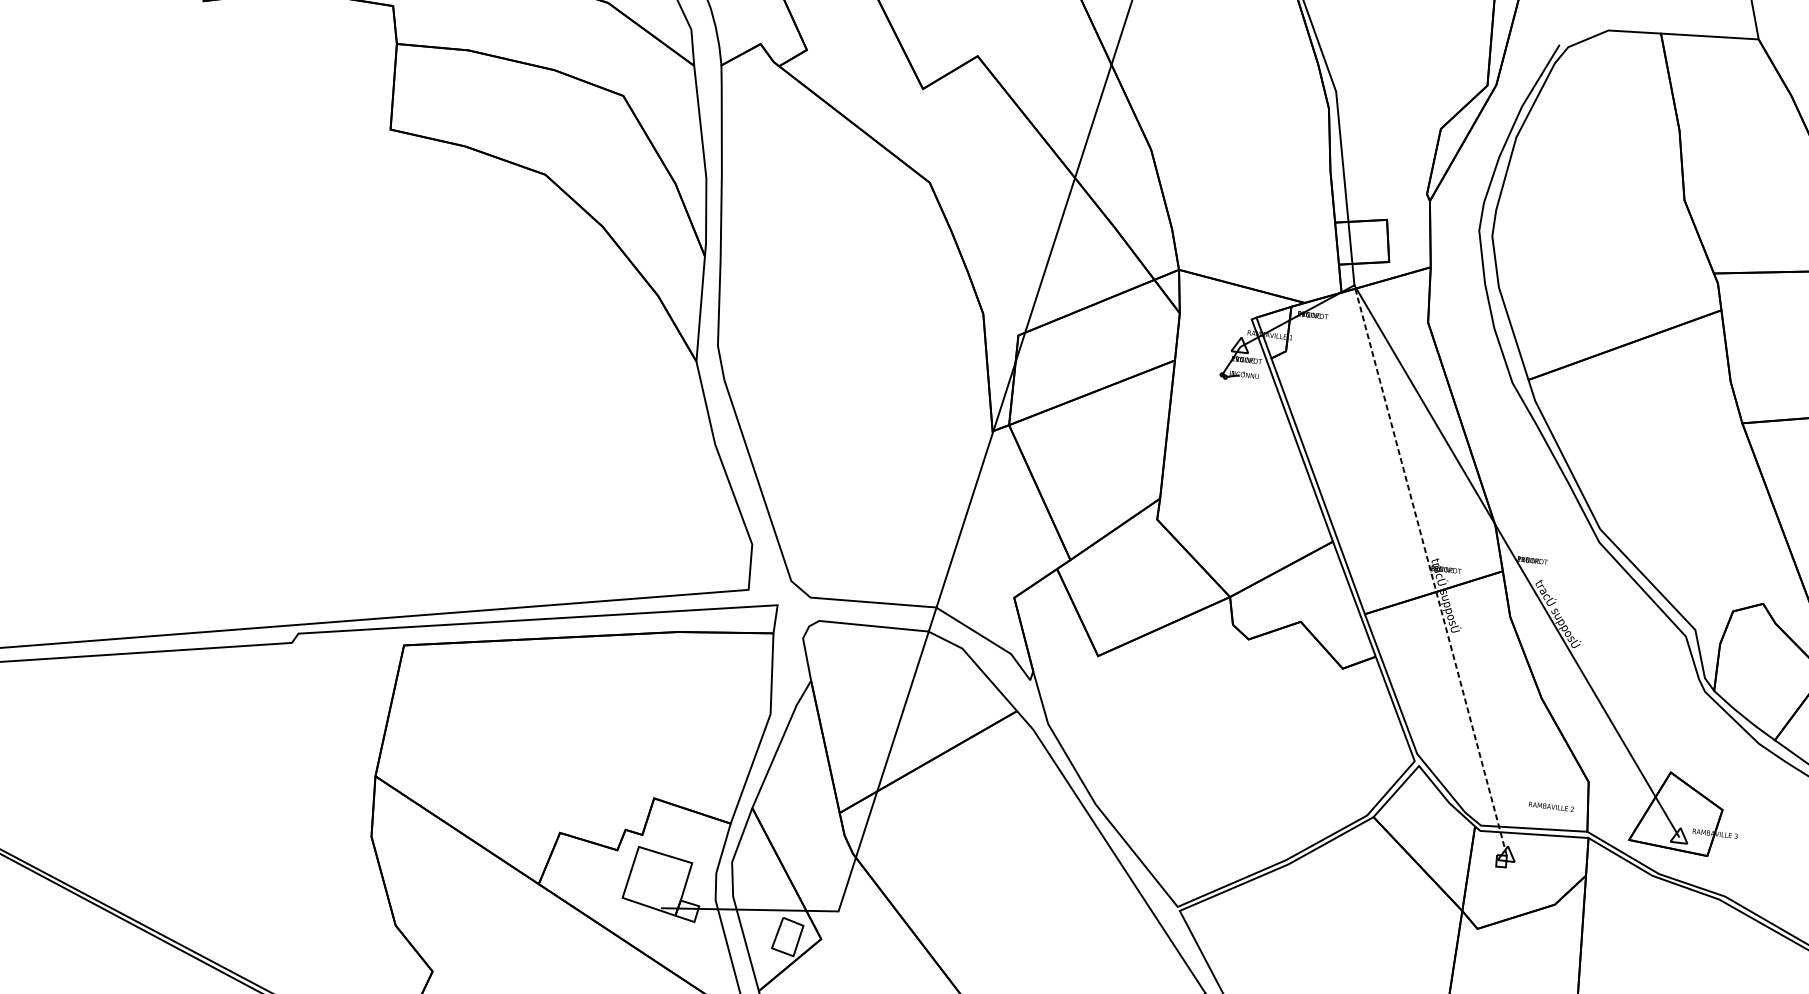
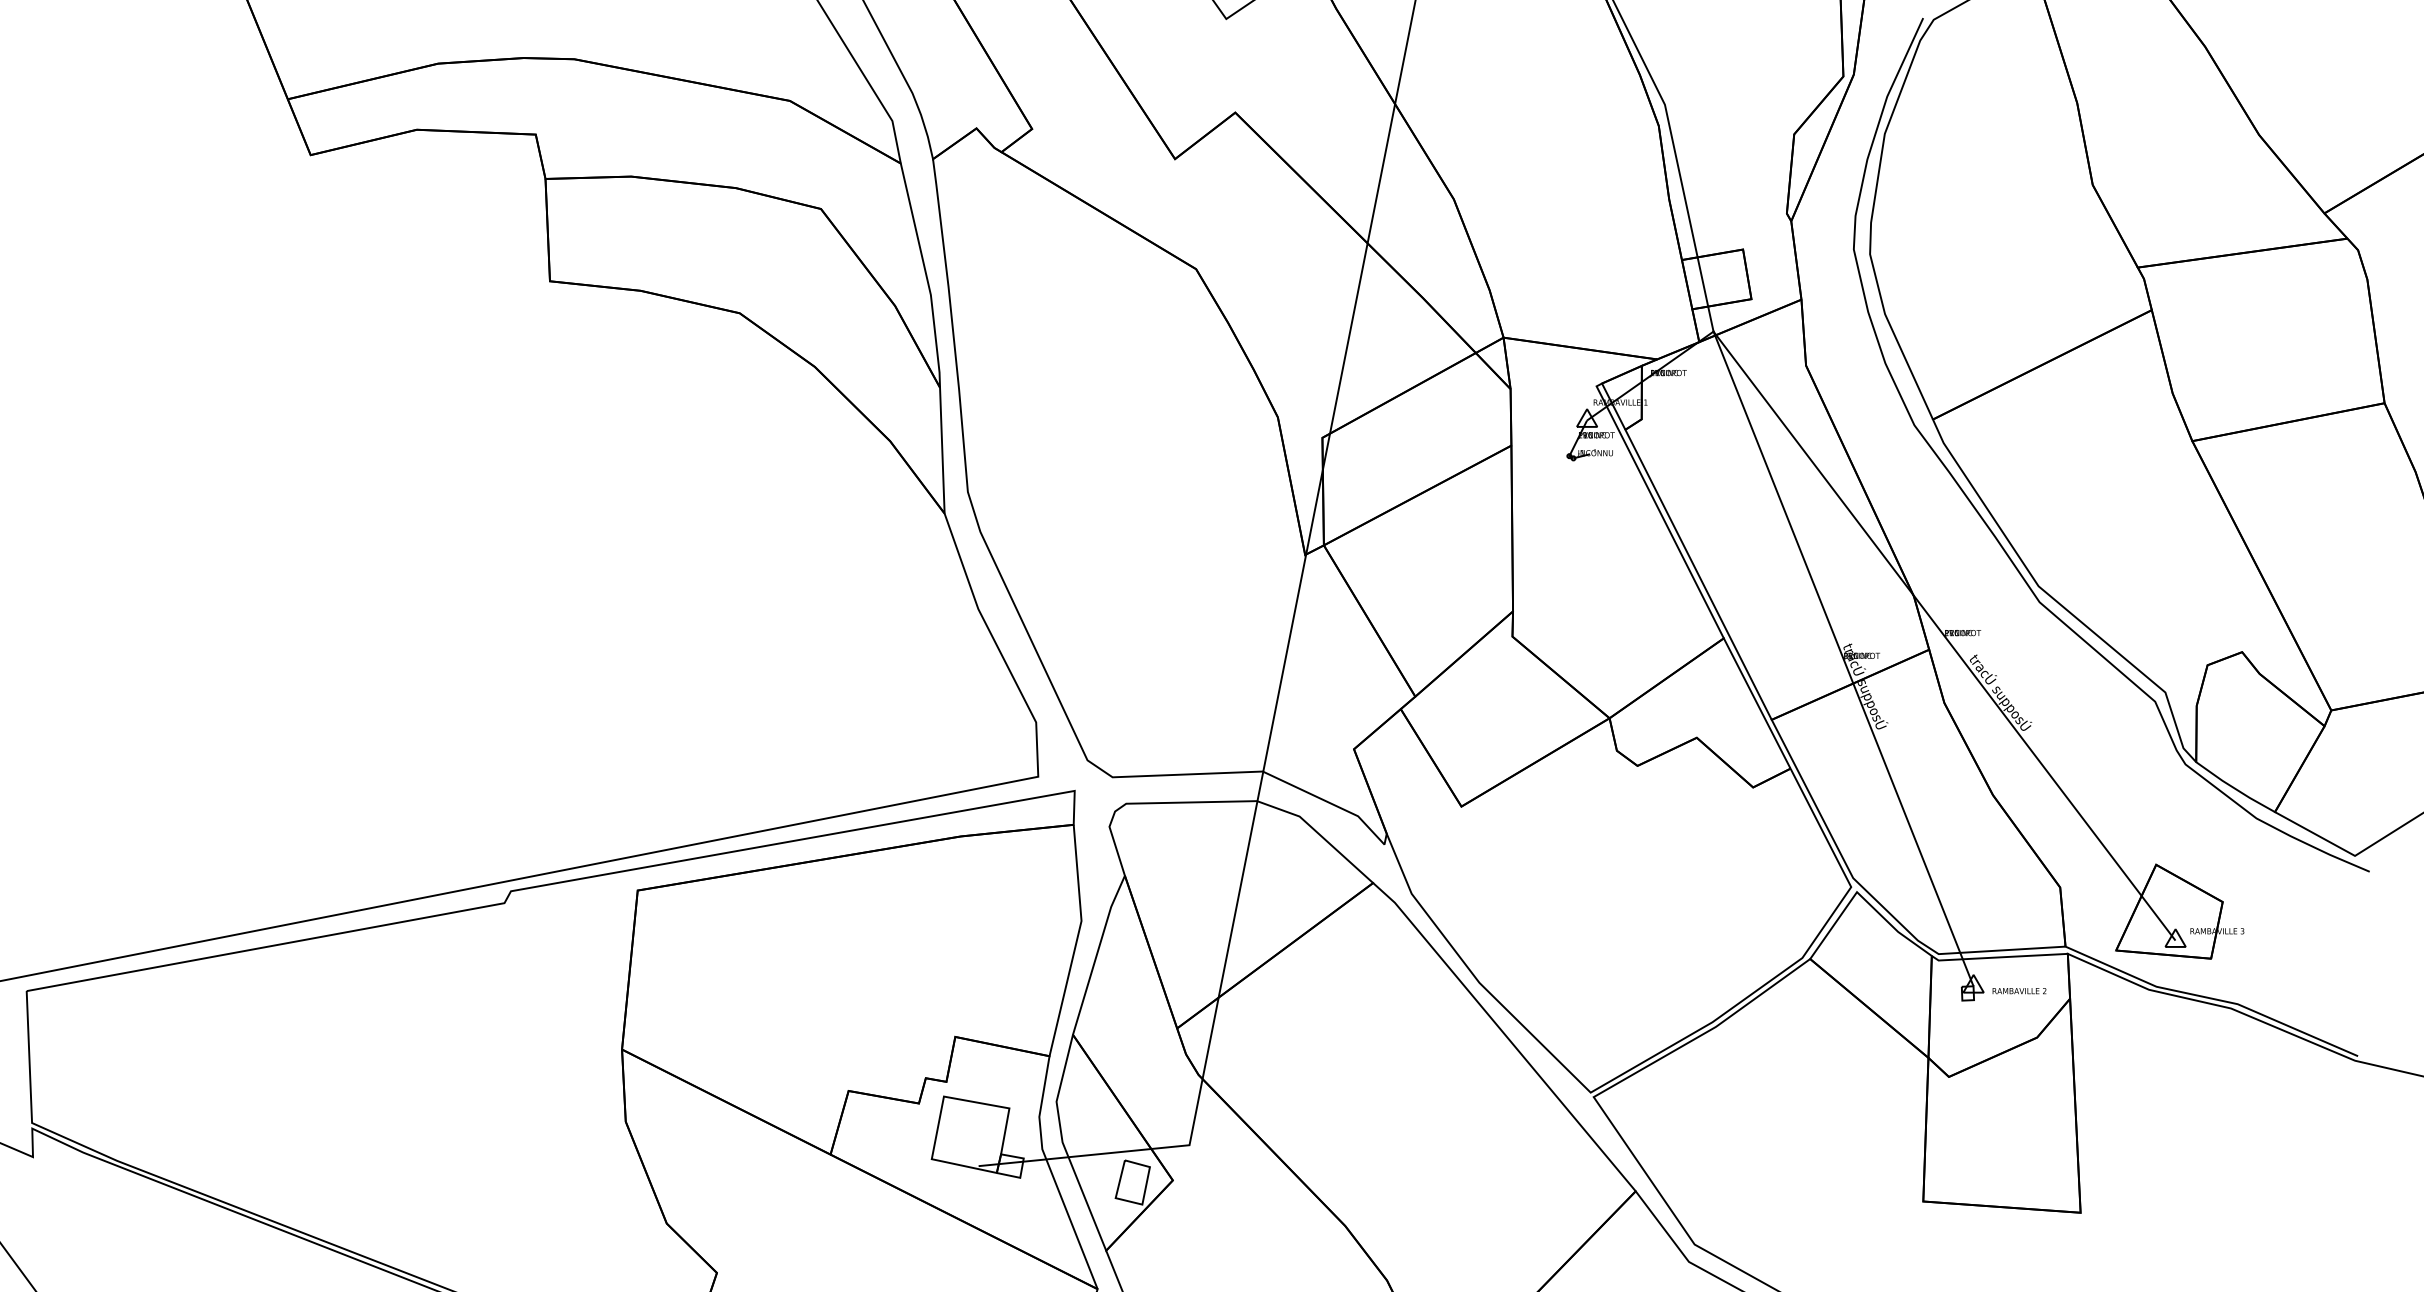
line: (1430, 570) -> (1843, 658), dashed -> solid
text: (1551, 807) -> (2019, 991), moved

